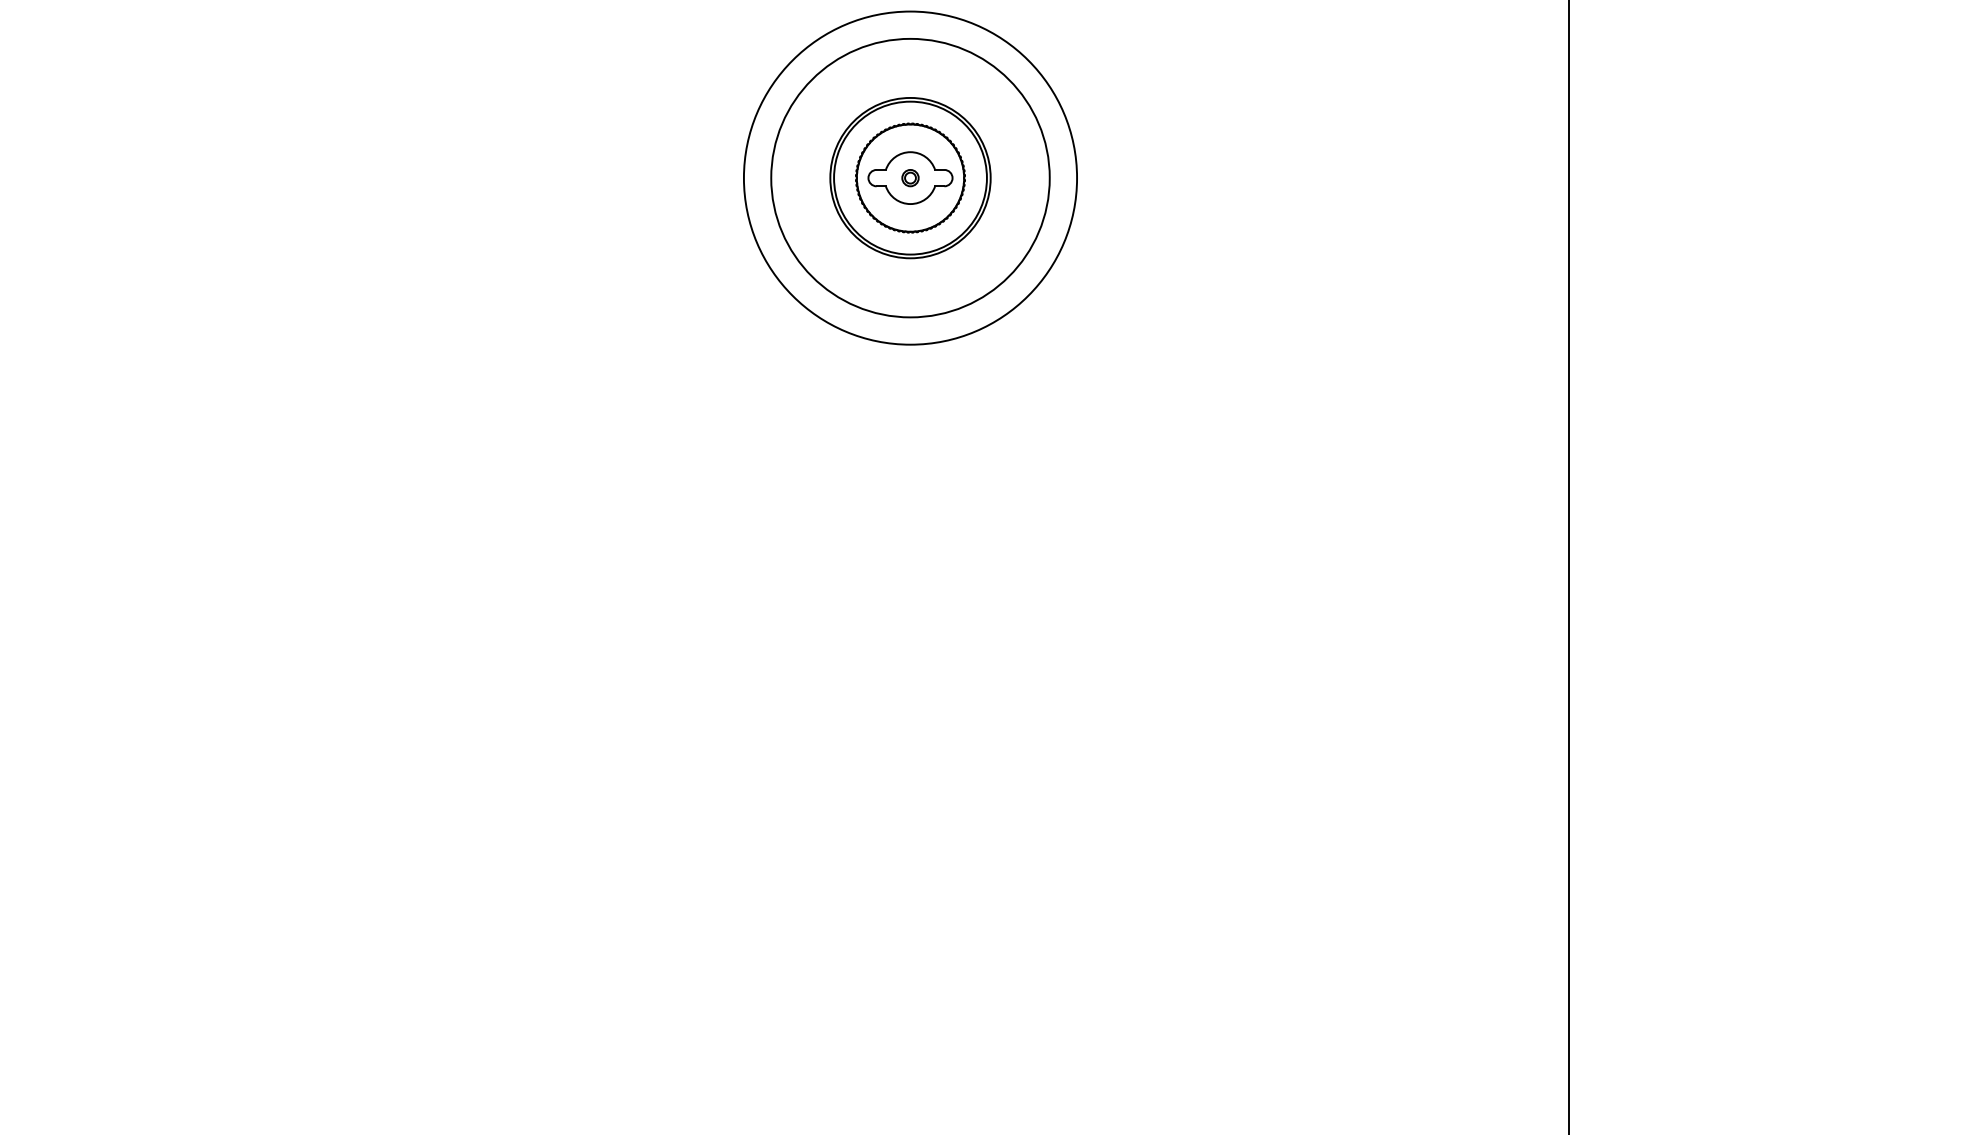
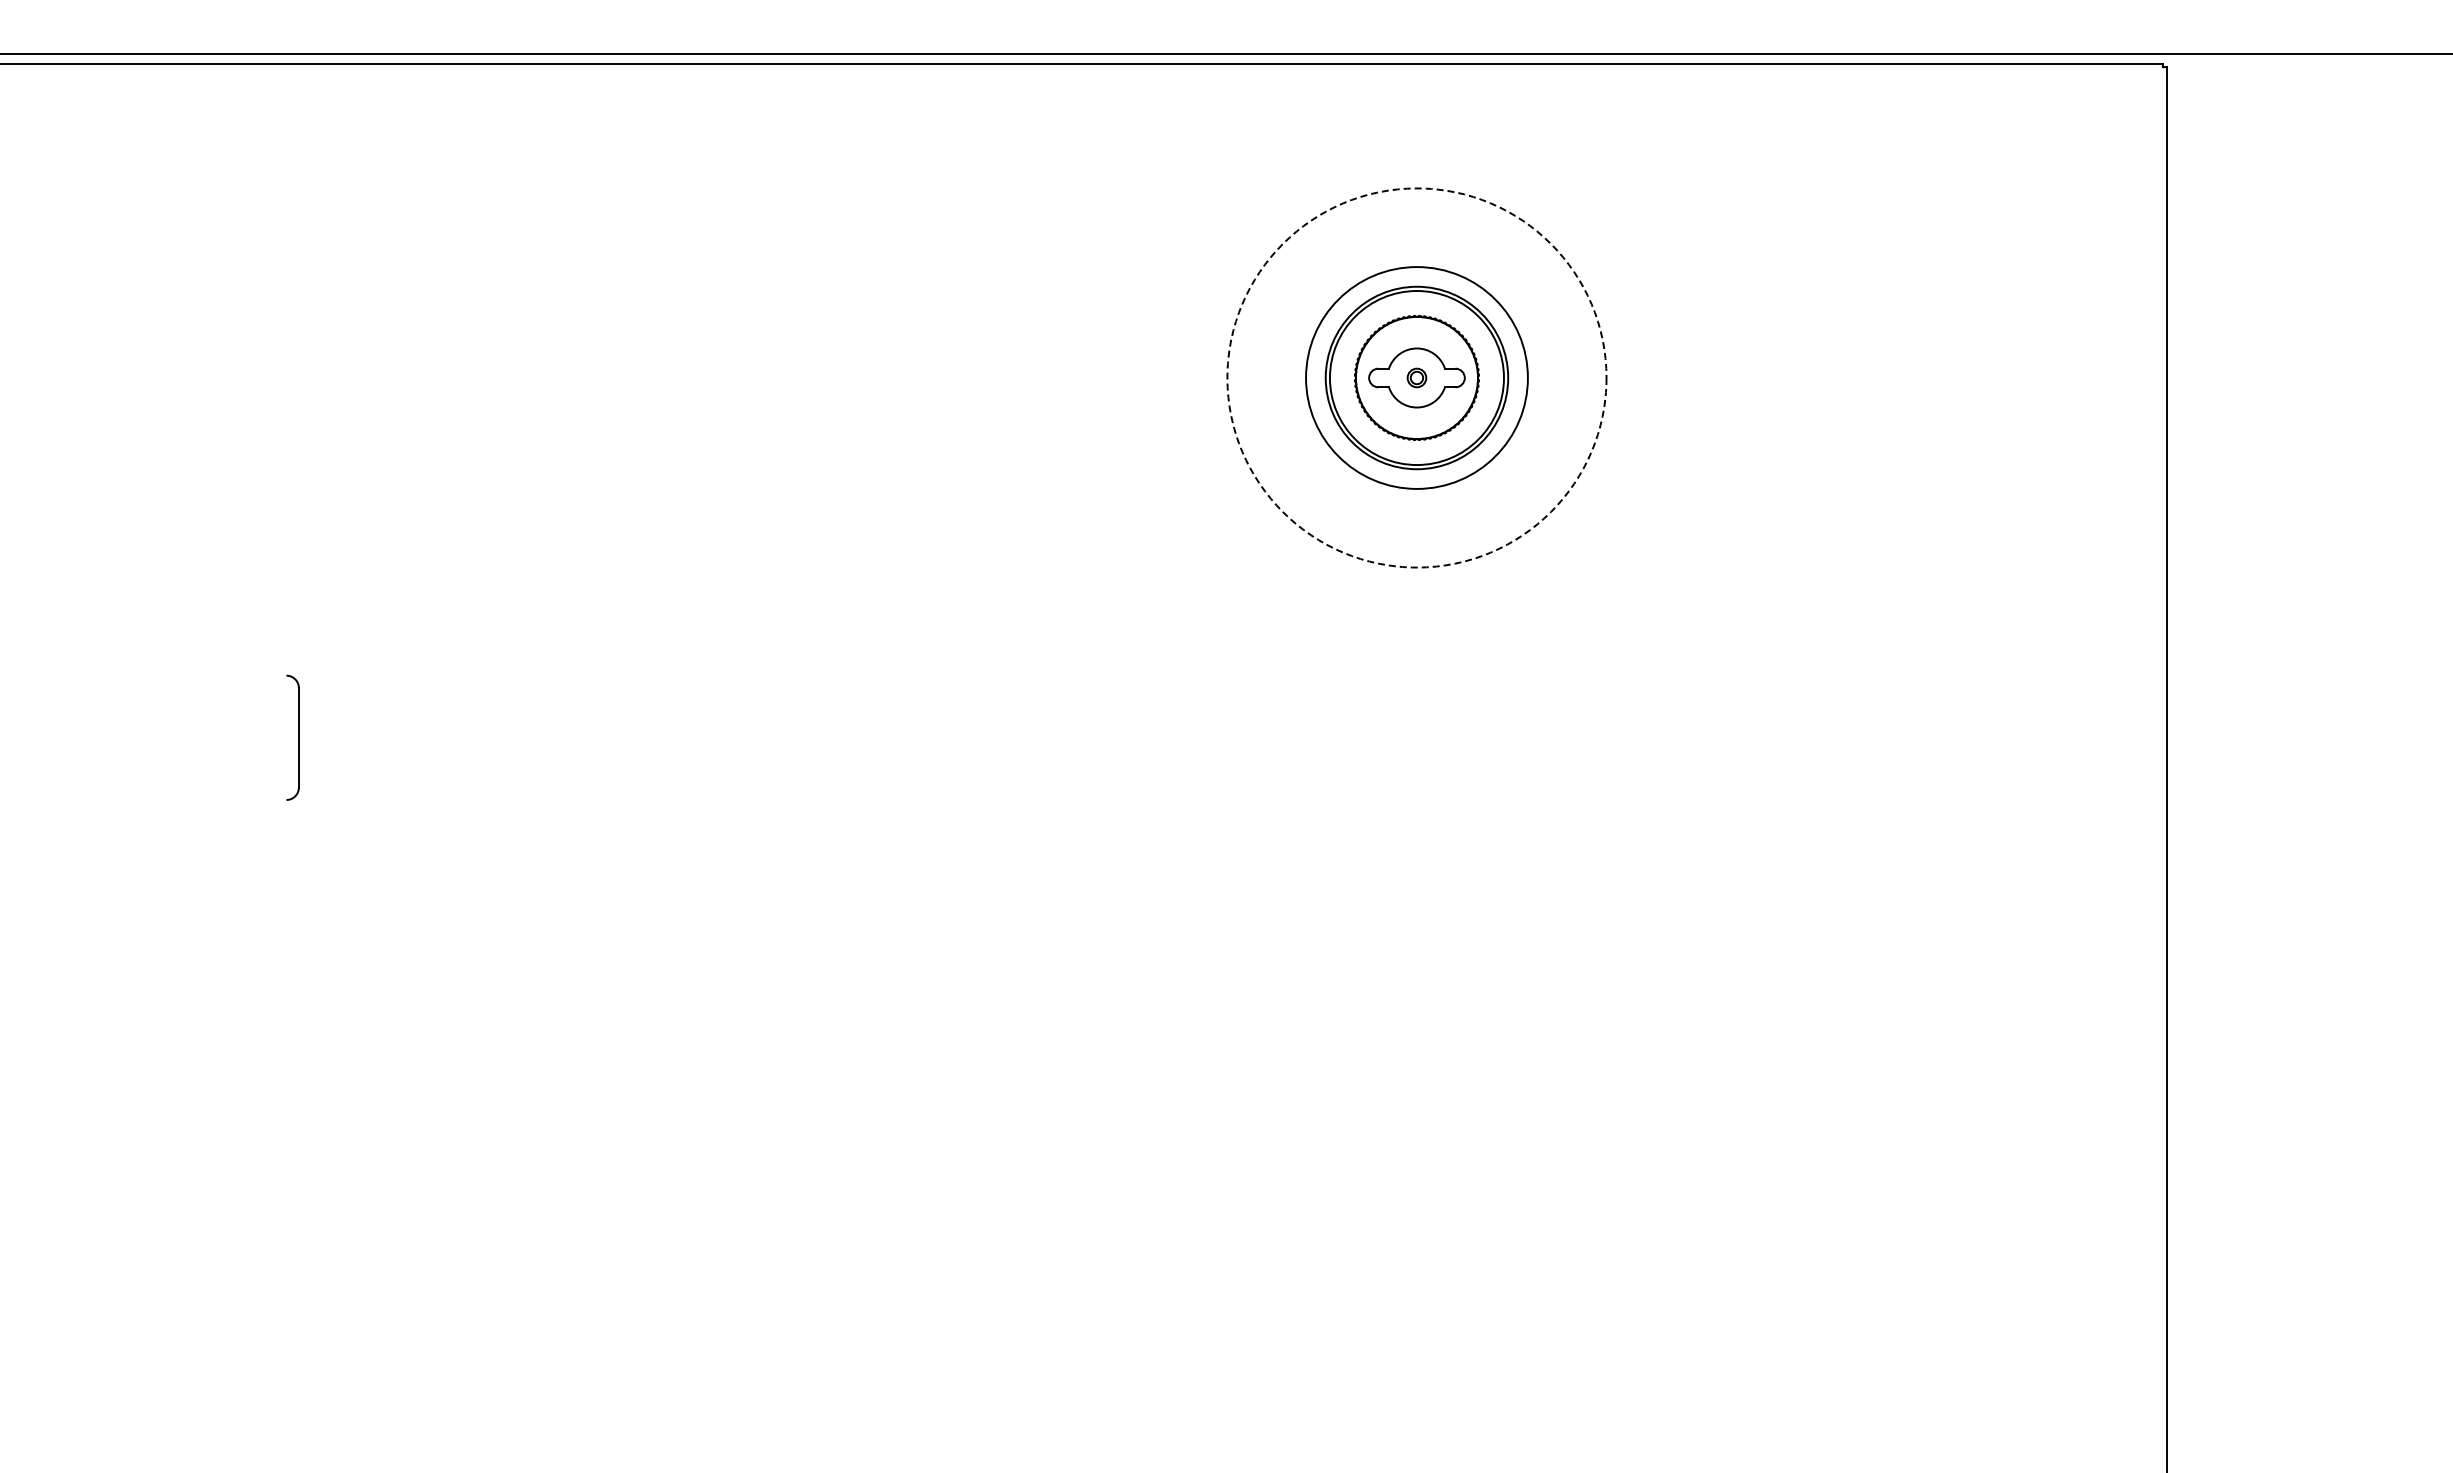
circle: (910, 177) -> (1416, 377), size x0.7
circle: (910, 177) -> (1416, 377), solid -> dashed

